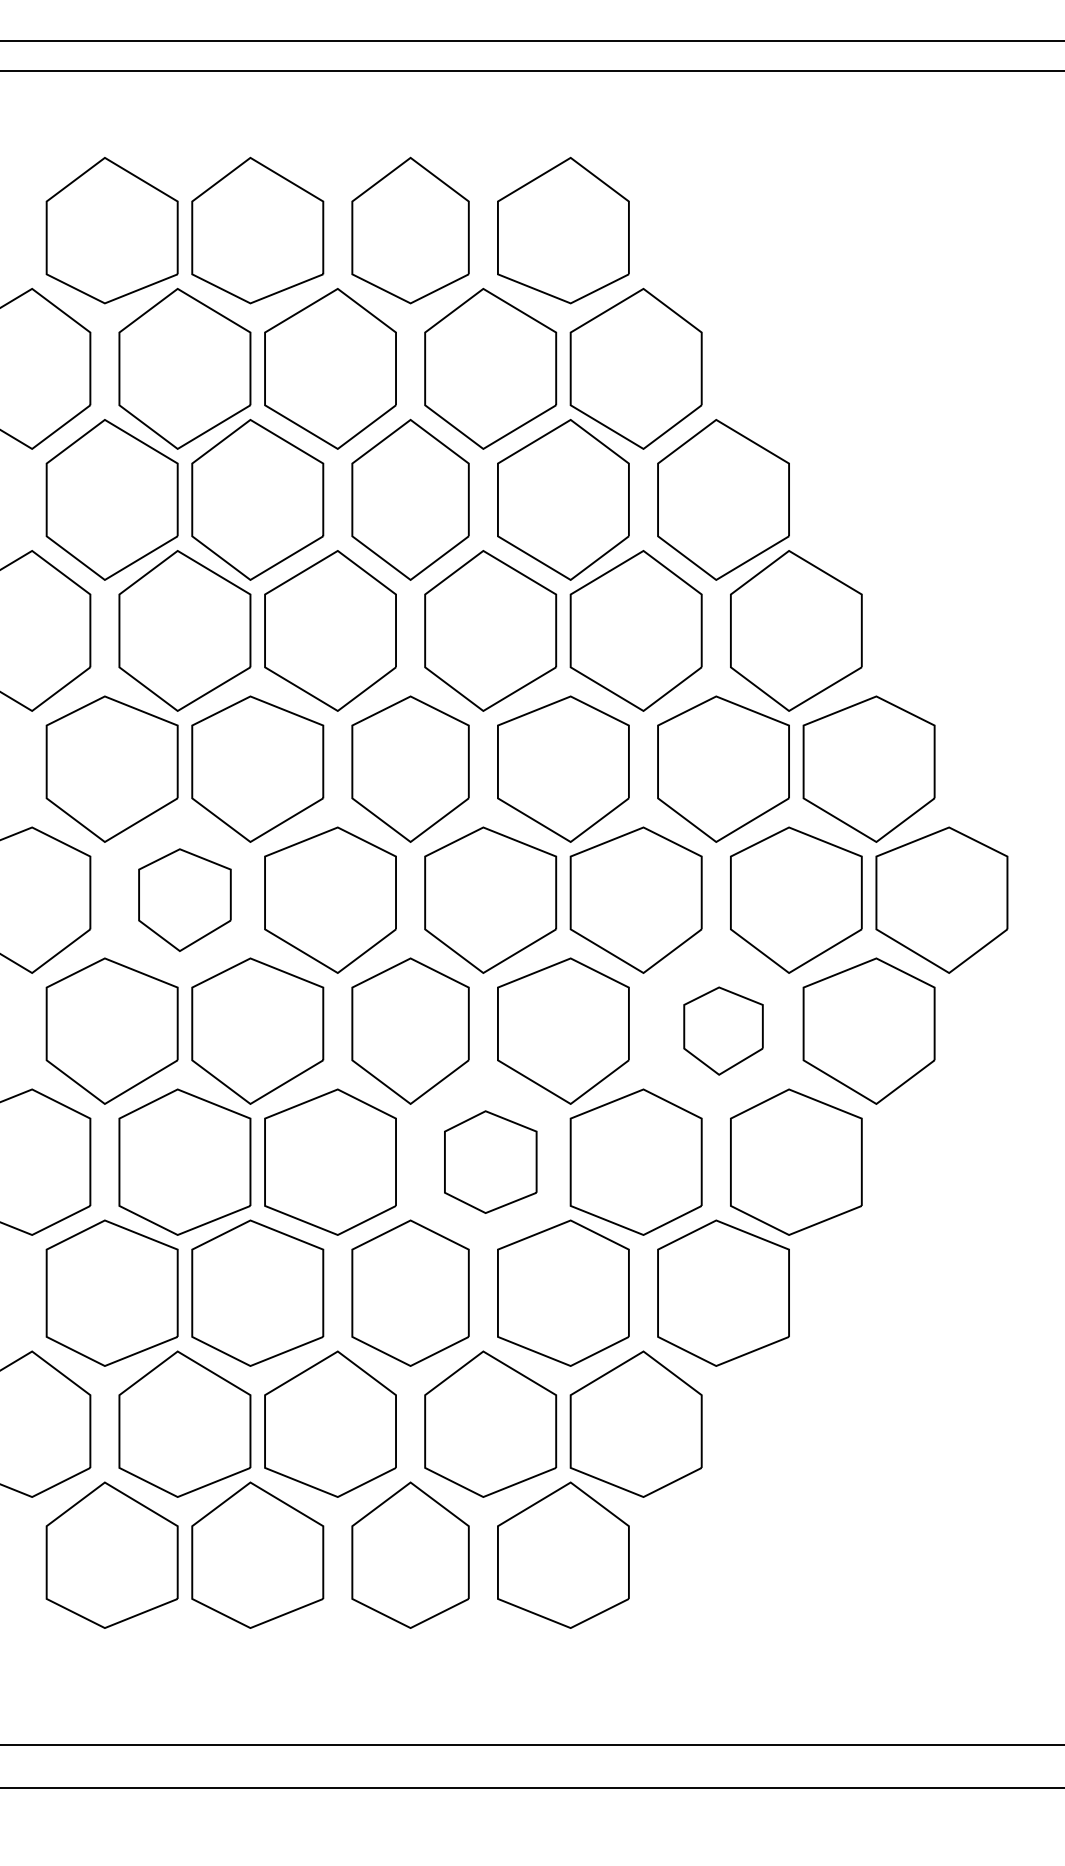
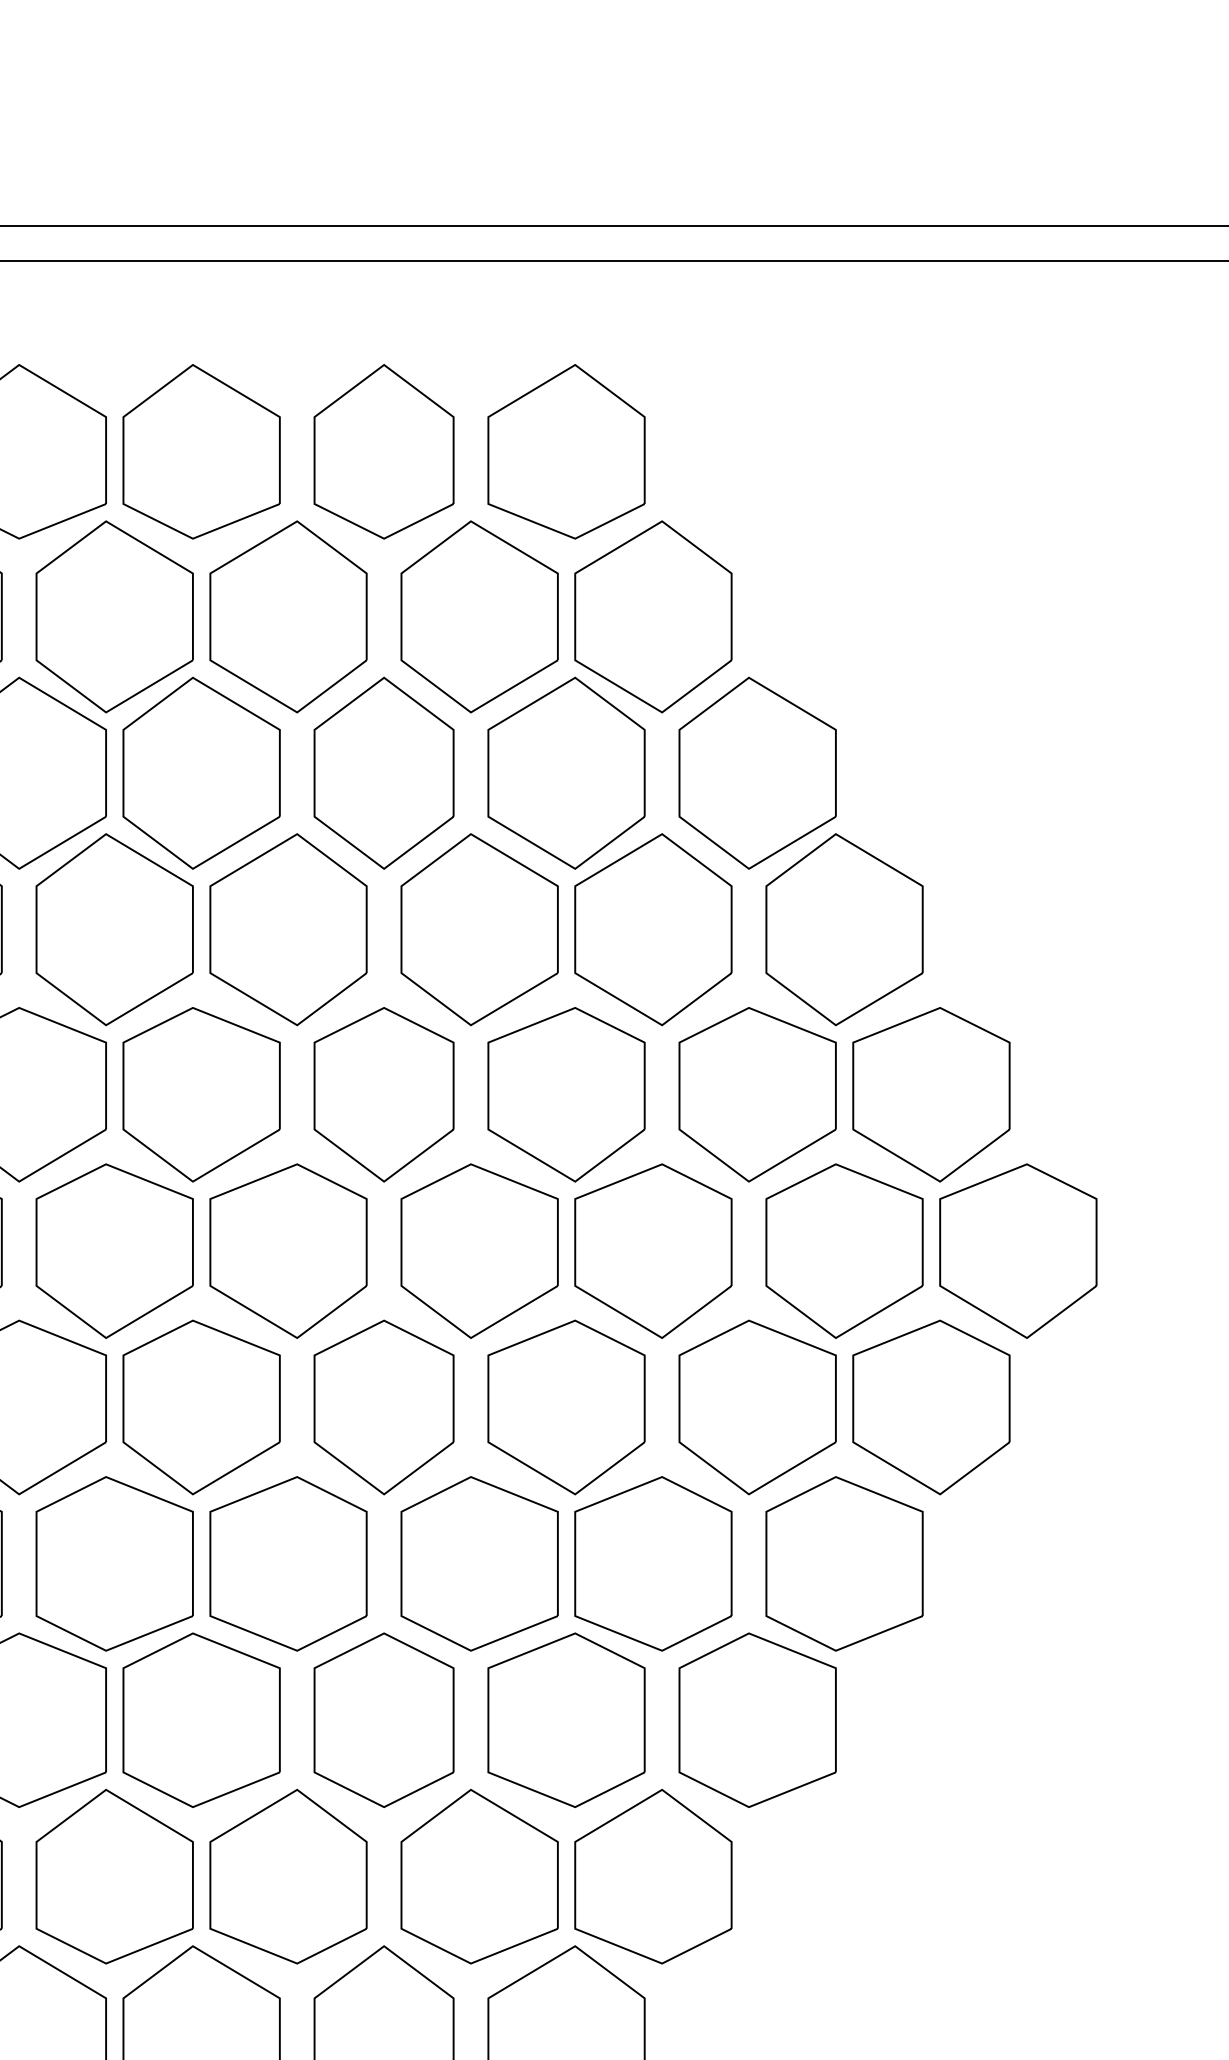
part: (184, 899) -> (114, 1250), size x1.43
part: (723, 1030) -> (757, 1406), size x1.67
part: (490, 1161) -> (479, 1563), size x1.43

